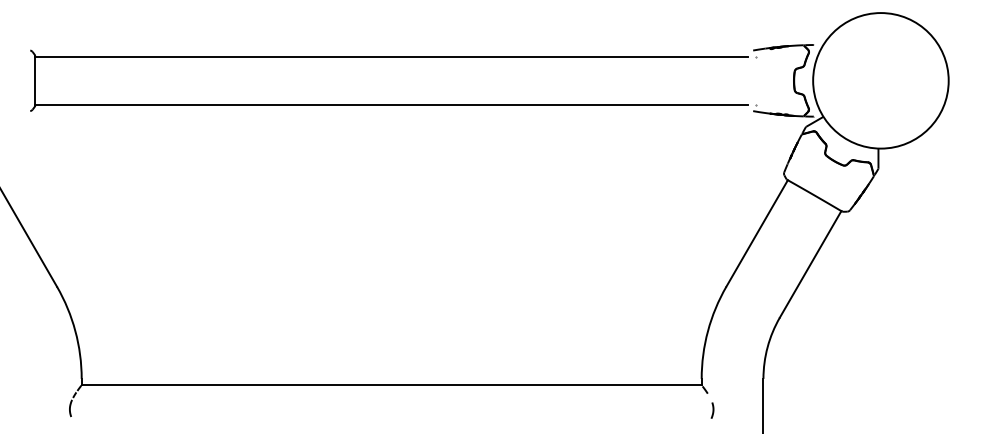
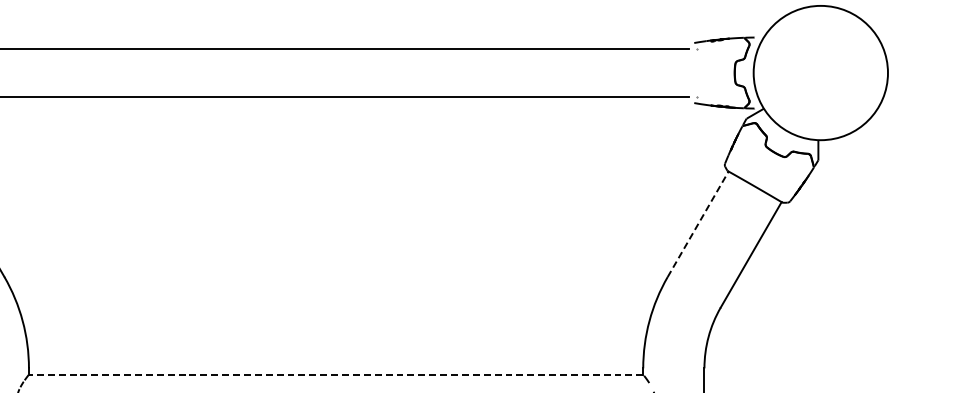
line: (757, 233) -> (698, 224), solid -> dashed
line: (391, 385) -> (335, 374), solid -> dashed

